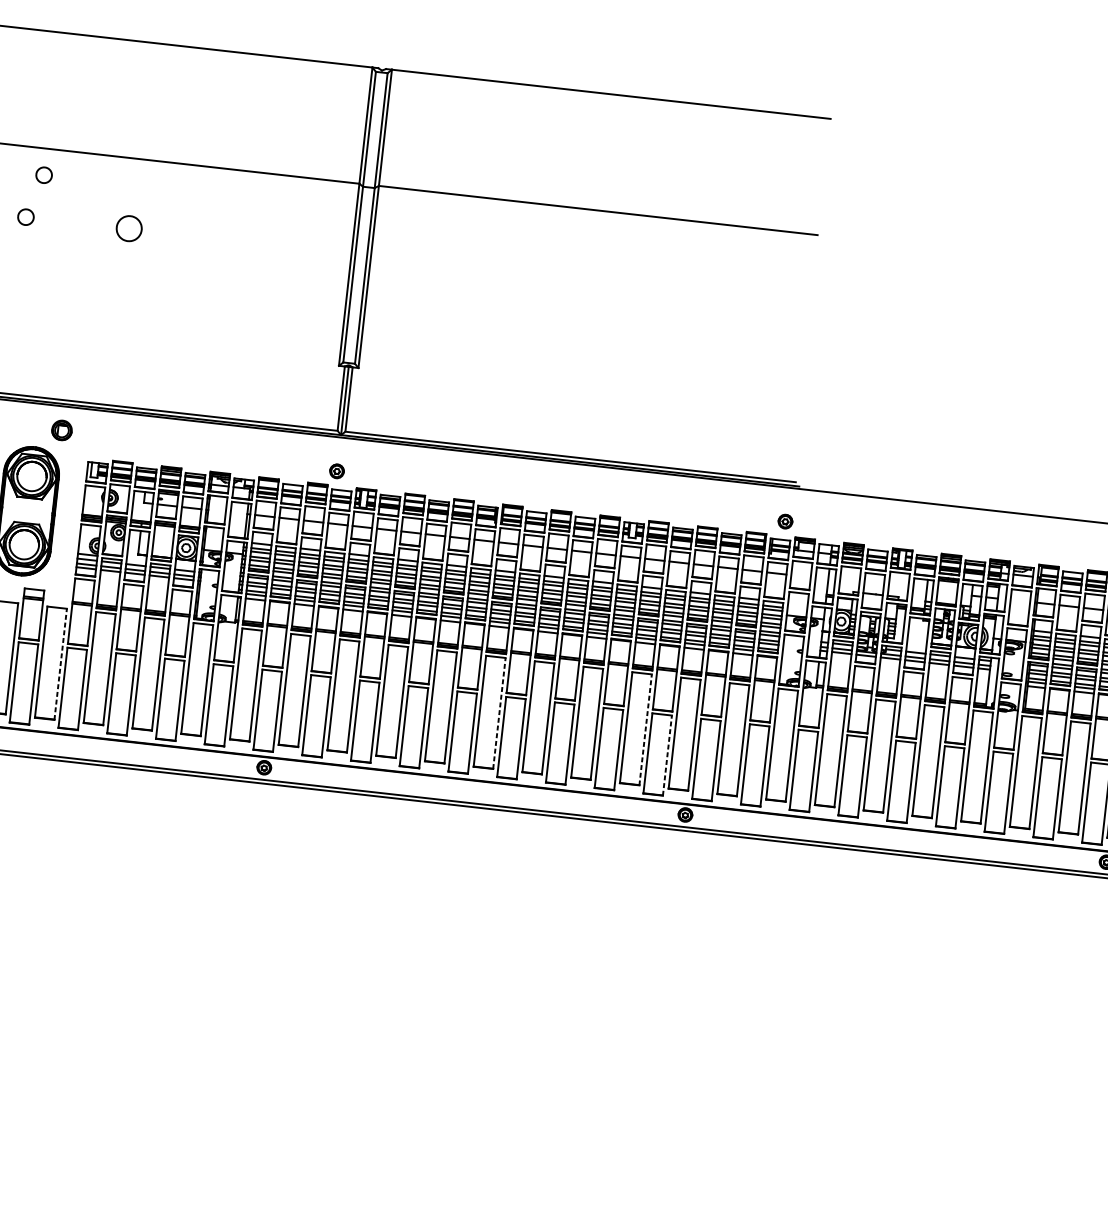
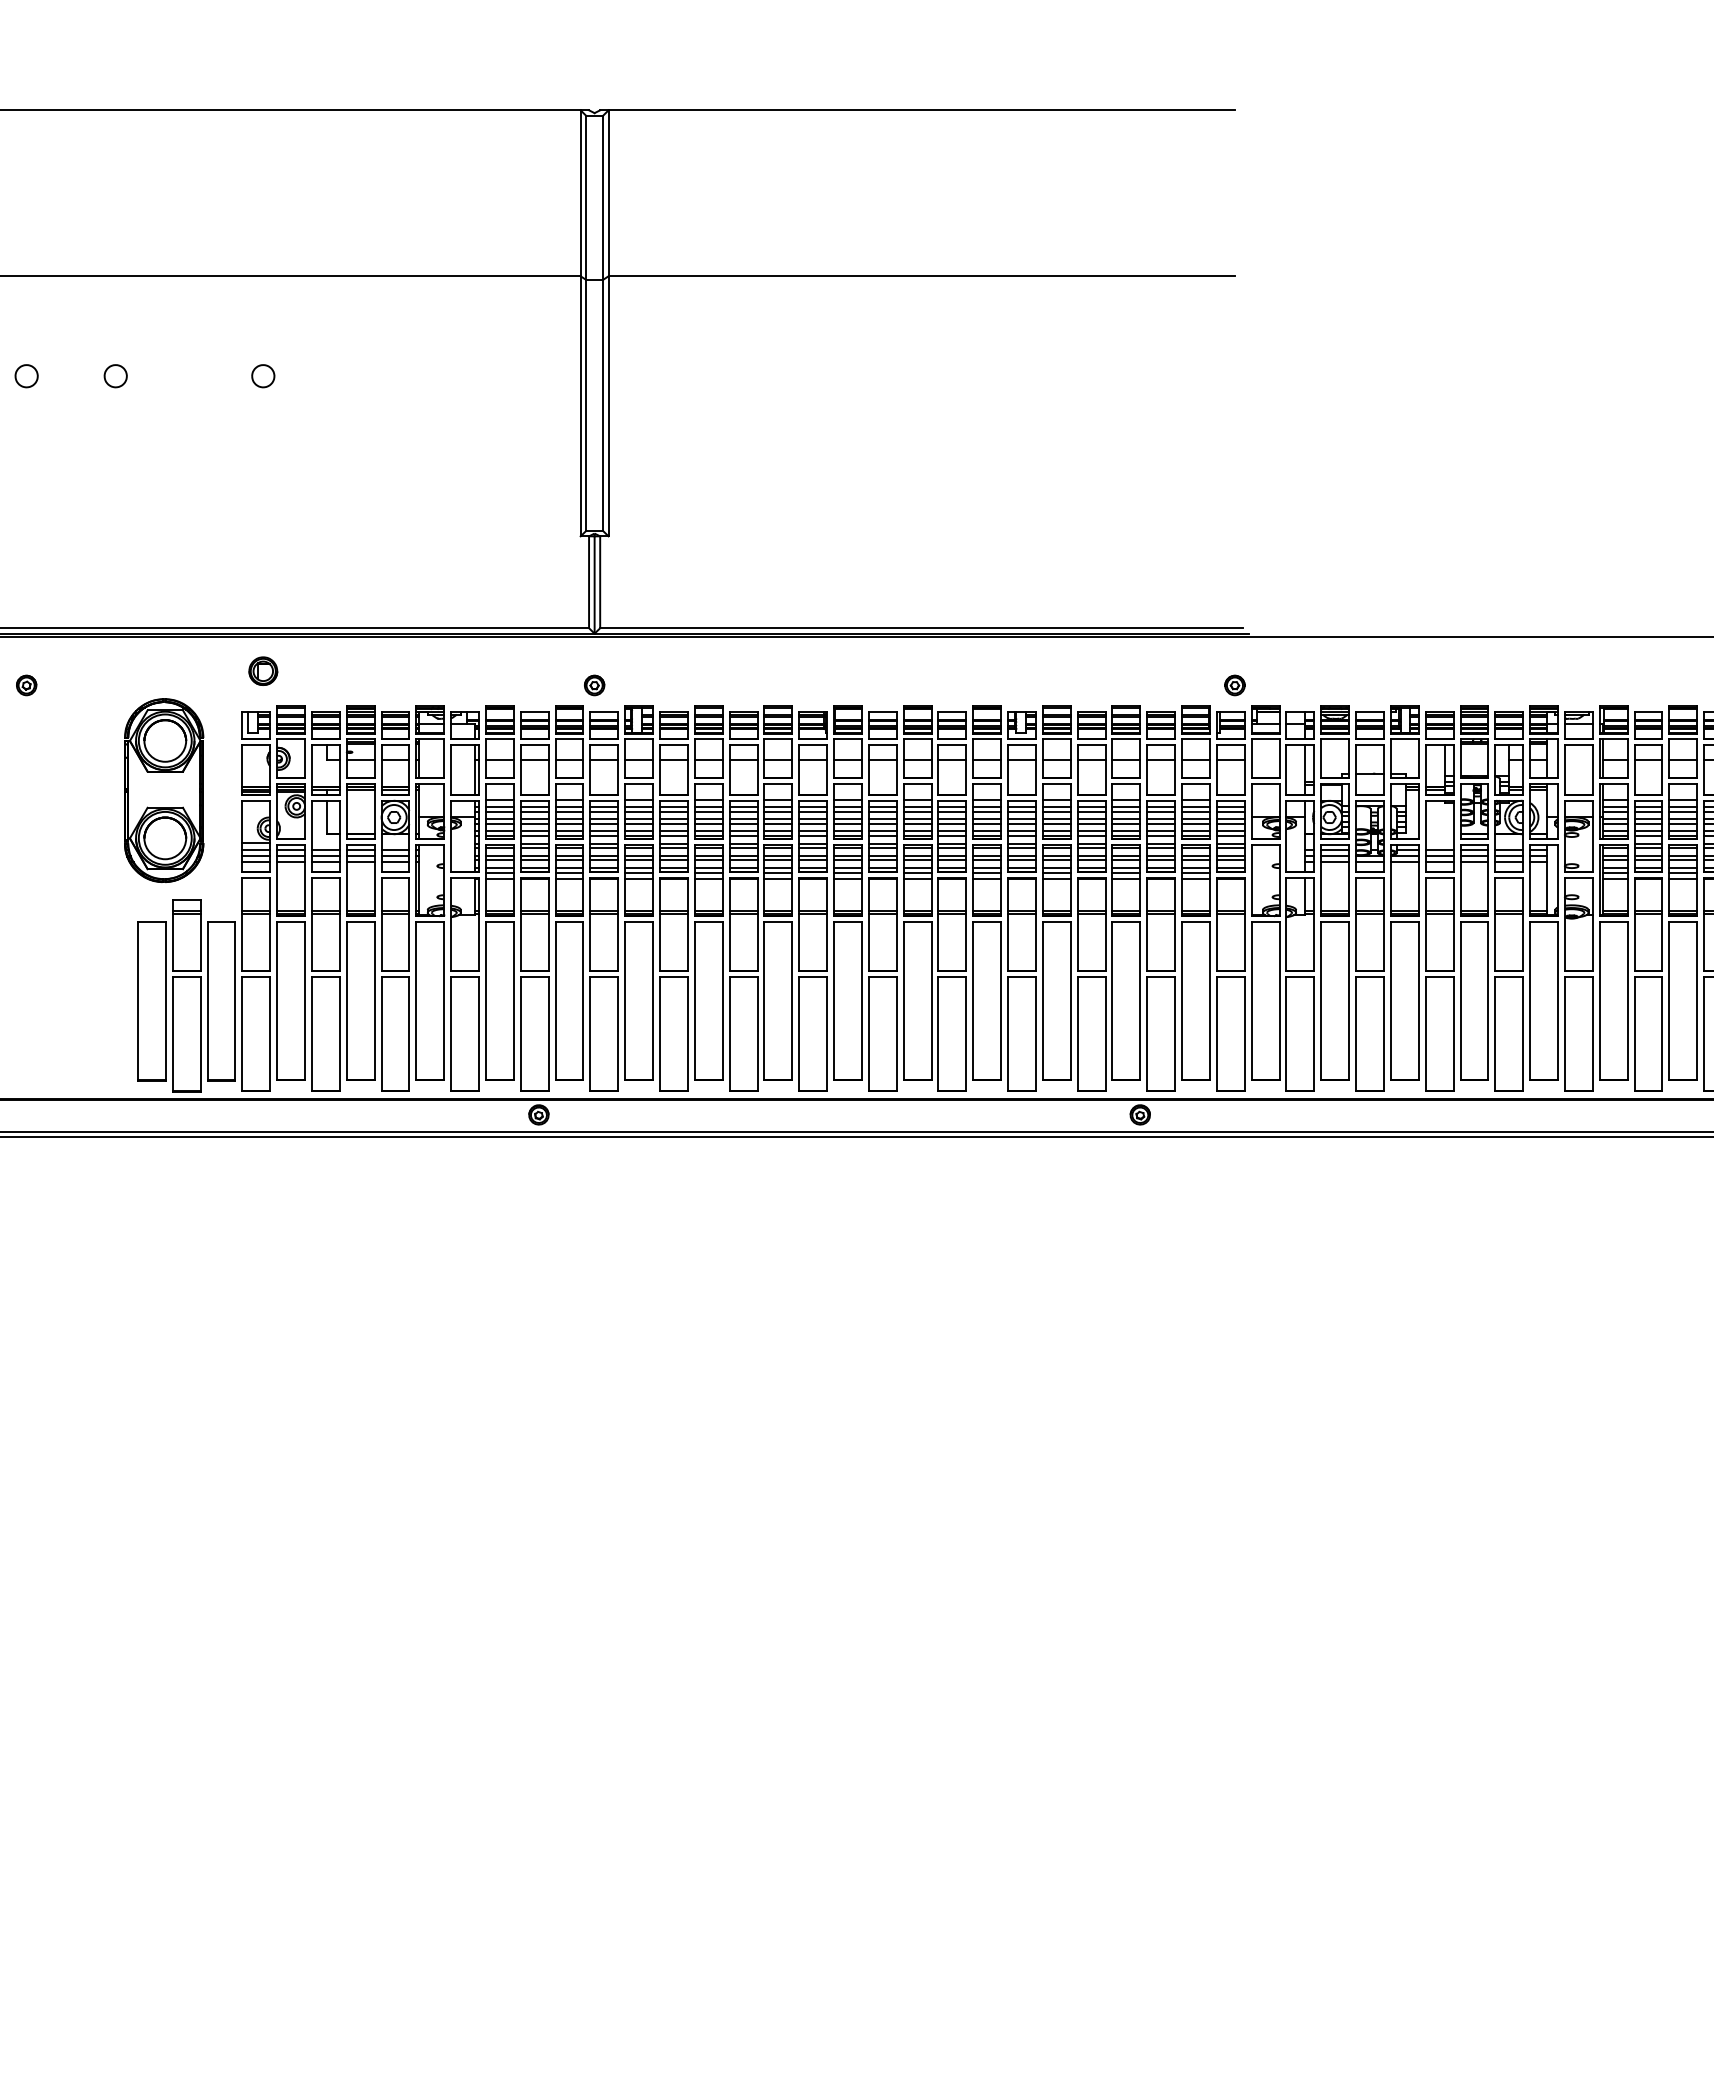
part: (43, 175) -> (134, 314), removed
part: (129, 229) -> (263, 376), size x0.62
part: (62, 429) -> (263, 670), moved
line: (60, 663) -> (235, 1000), dashed -> solid
line: (499, 712) -> (861, 1000), dashed -> solid
line: (645, 729) -> (1070, 1000), dashed -> solid
line: (667, 755) -> (1105, 1033), dashed -> solid

